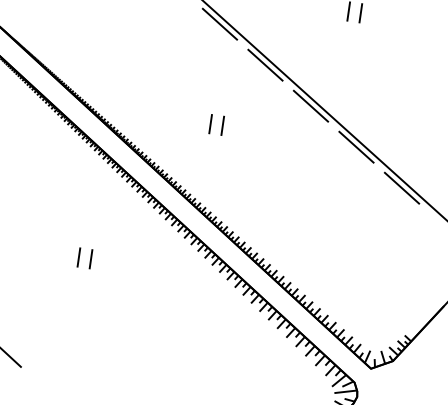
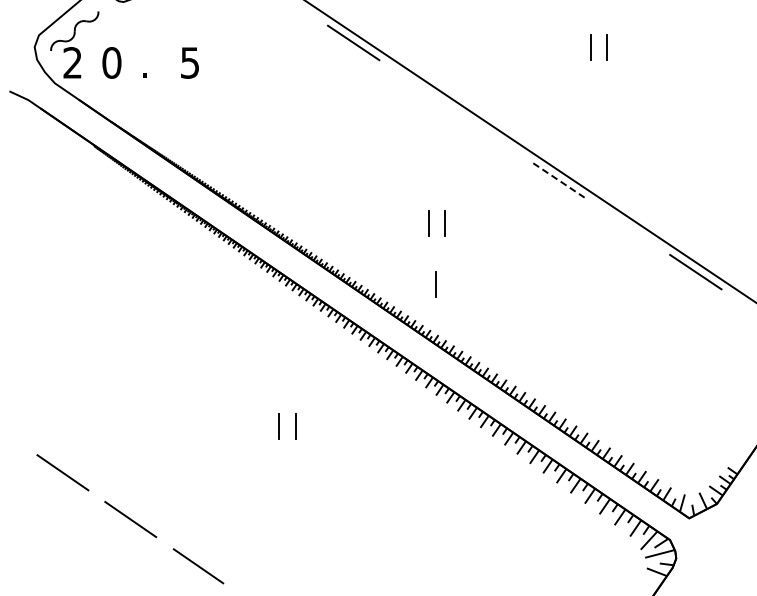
line: (219, 23) -> (421, 88), removed
line: (265, 65) -> (490, 134), removed
line: (310, 106) -> (558, 180), solid -> dashed
line: (356, 147) -> (627, 226), removed
line: (209, 169) -> (435, 284), added

